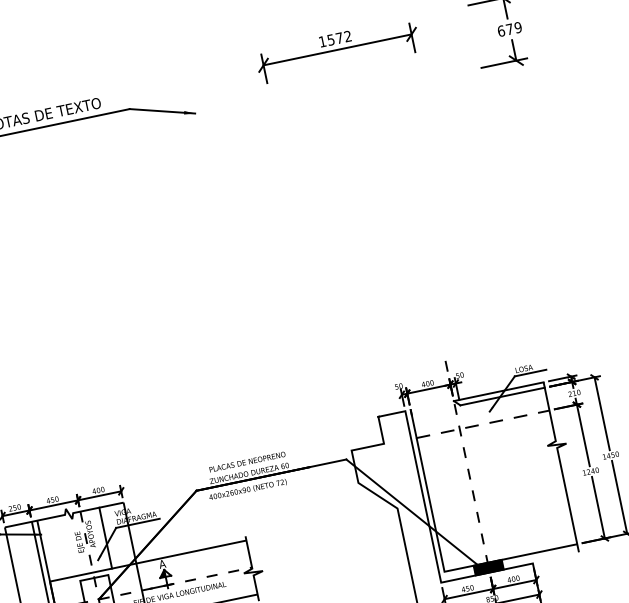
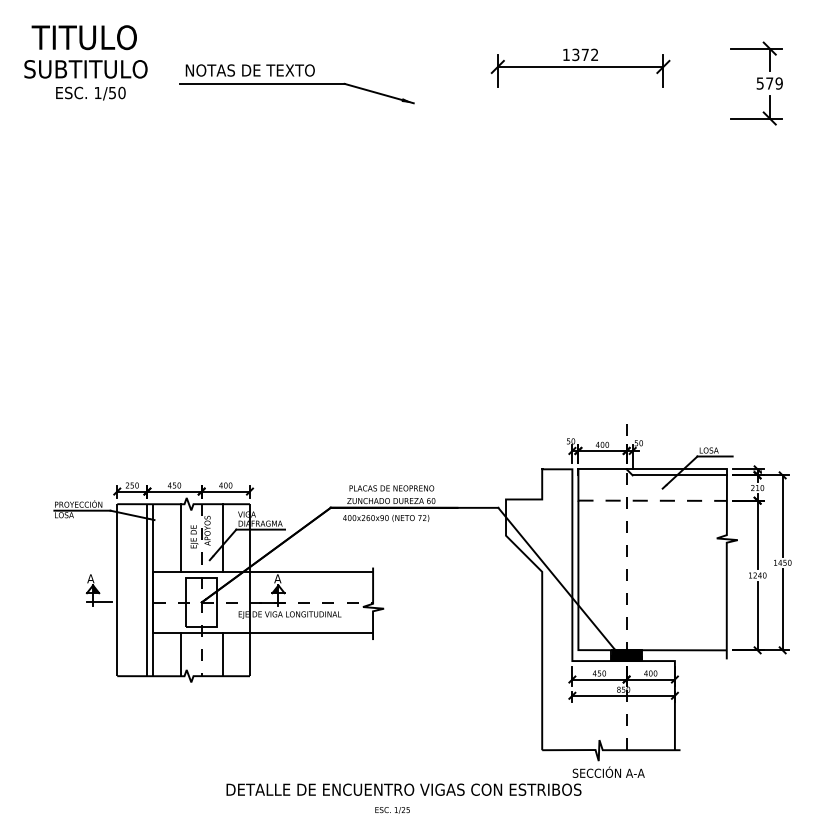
text: (500, 31) -> (759, 83), 679 -> 579
text: (330, 38) -> (575, 53), 1572 -> 1372
line: (432, 405) -> (602, 469), added
line: (67, 546) -> (180, 538), added

